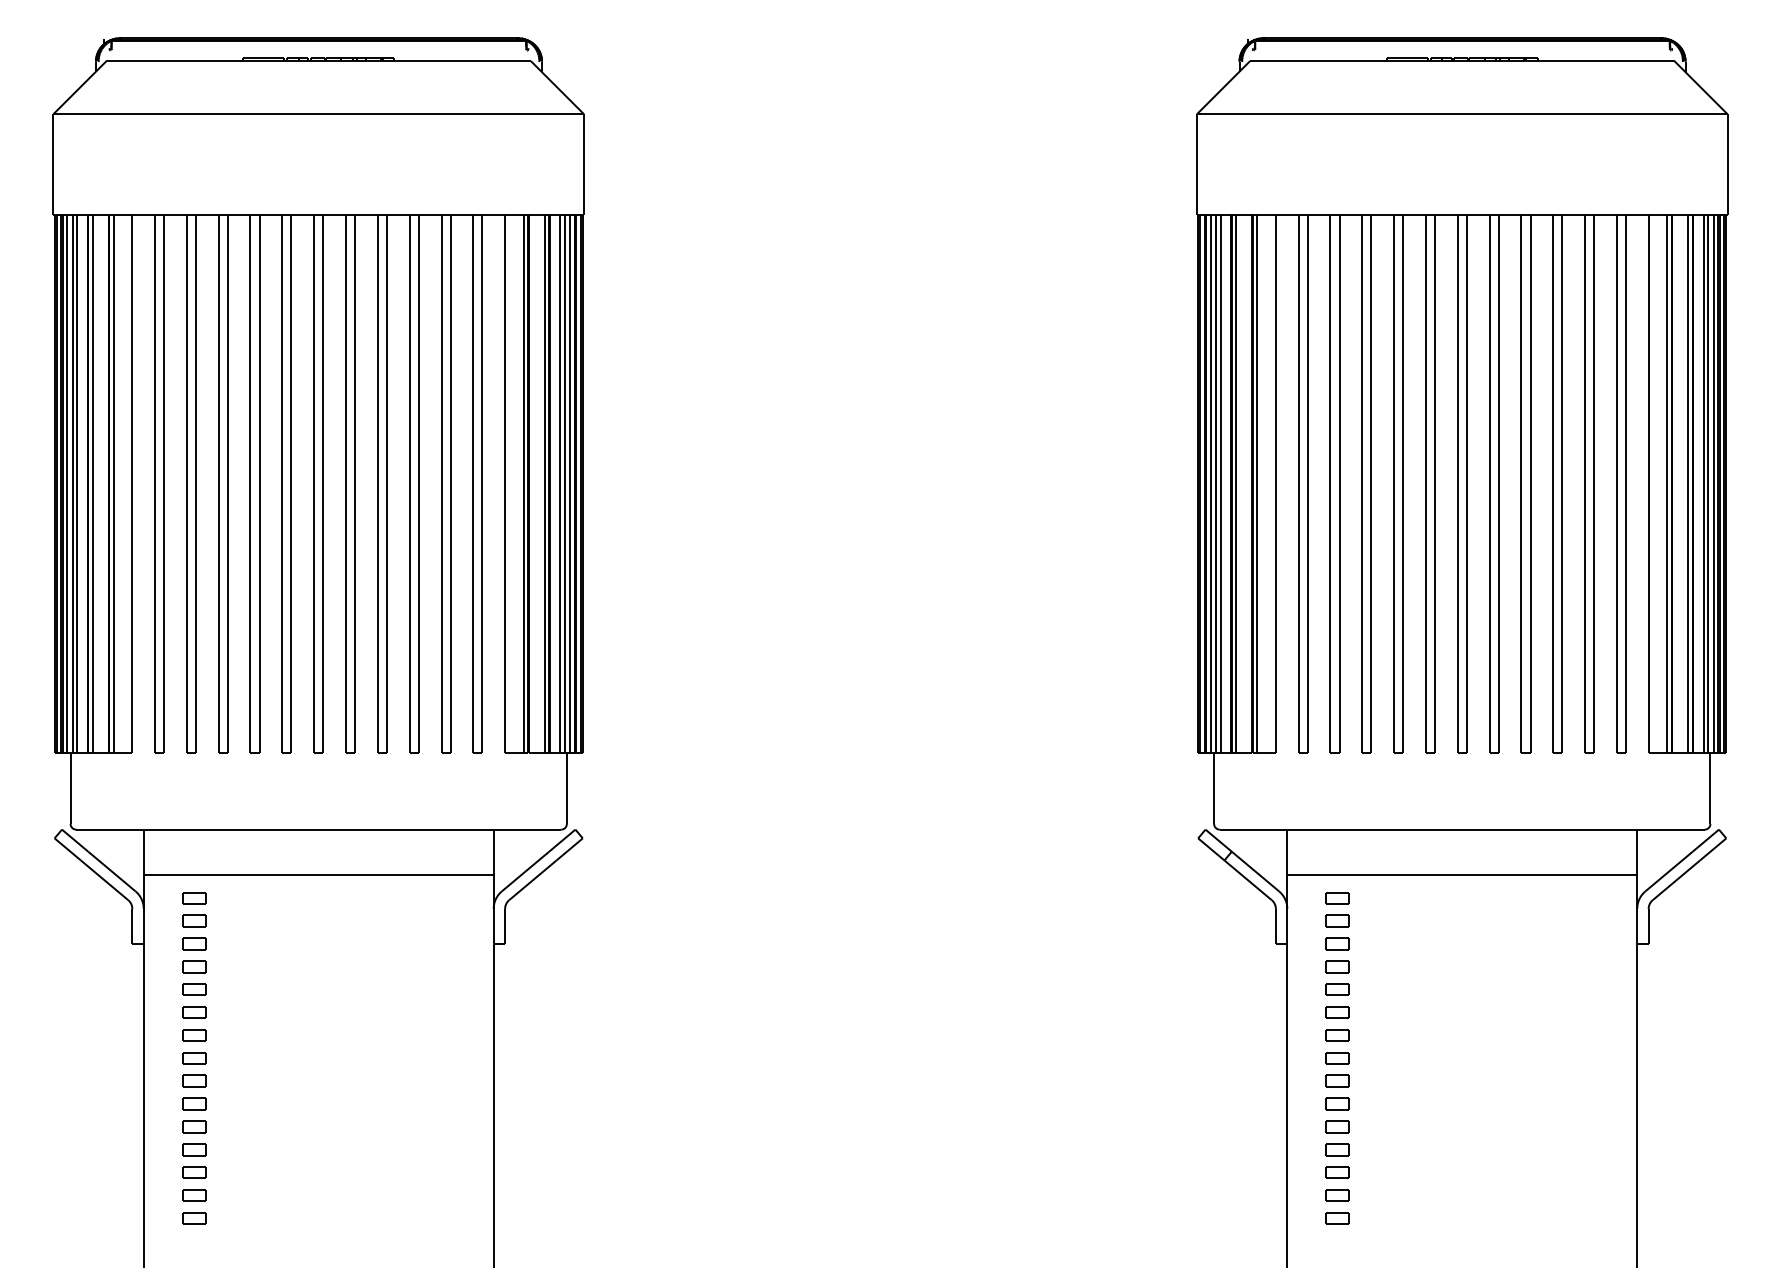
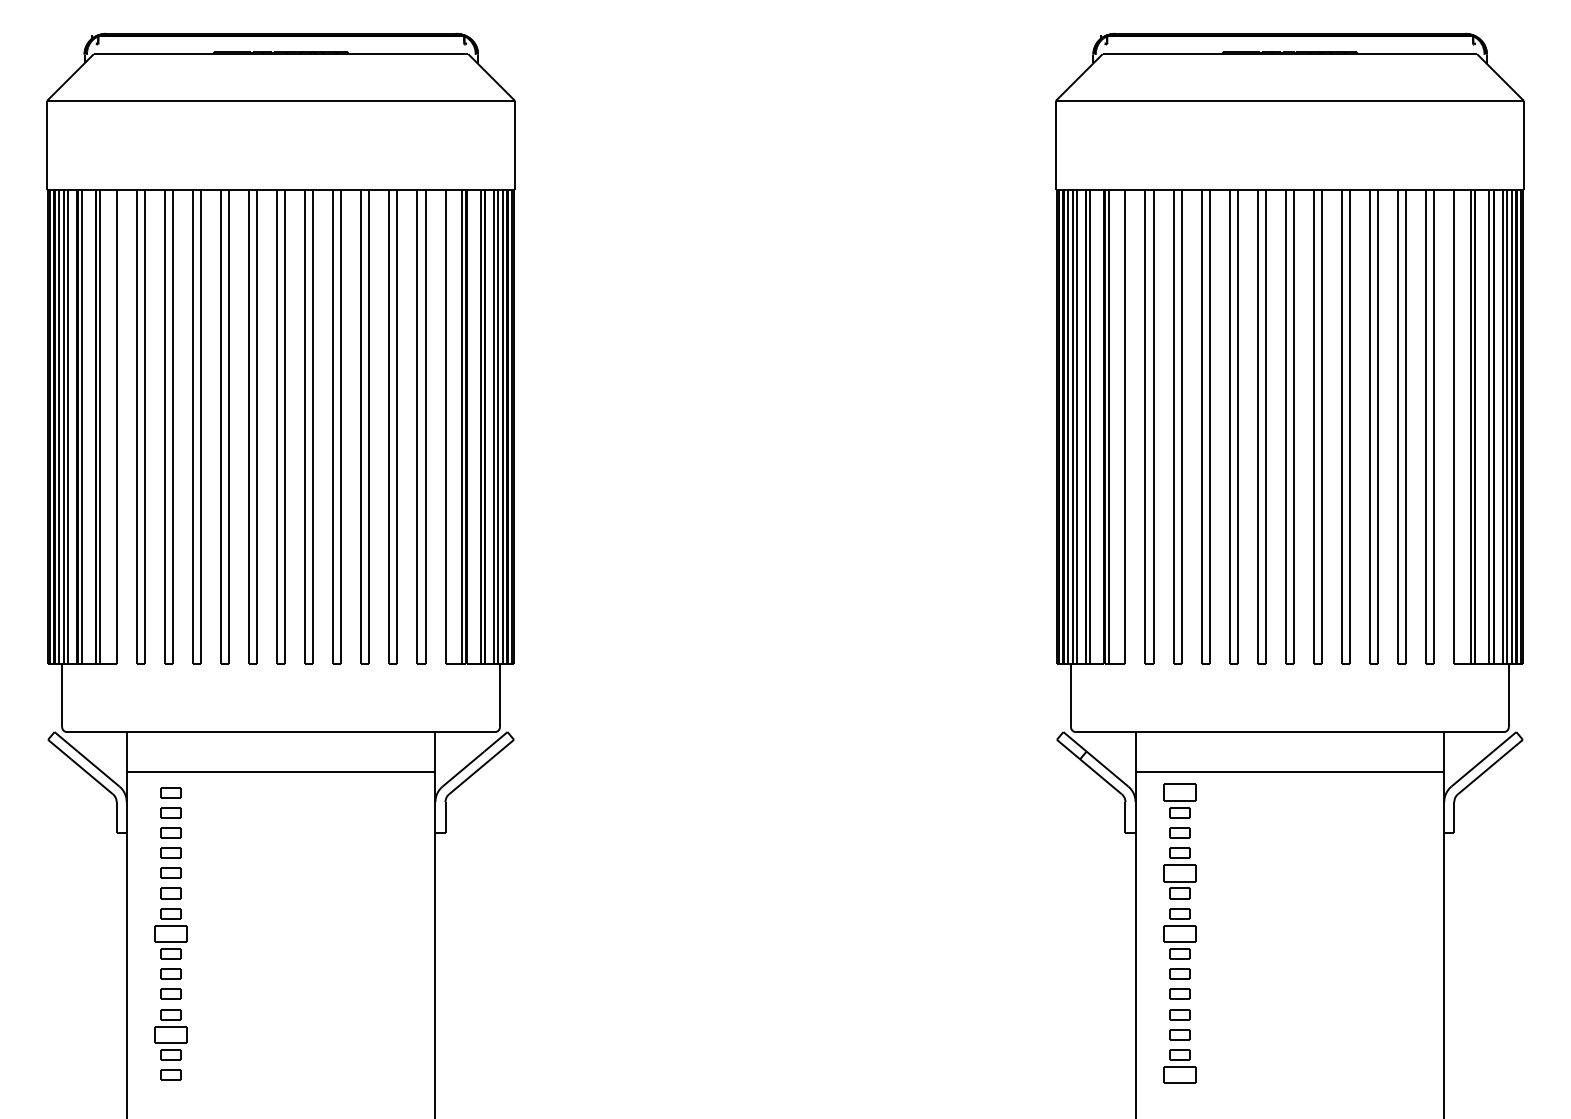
part: (1337, 898) -> (1179, 792), size x1.6
part: (1337, 989) -> (1179, 873), size x1.6
part: (194, 1058) -> (171, 933), size x1.6
part: (1337, 1058) -> (1179, 933), size x1.6
part: (194, 1172) -> (171, 1034), size x1.6
part: (1337, 1218) -> (1179, 1075), size x1.6

